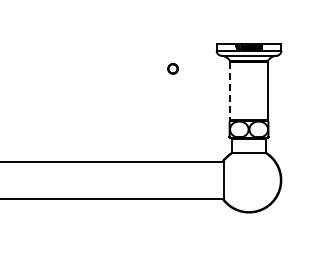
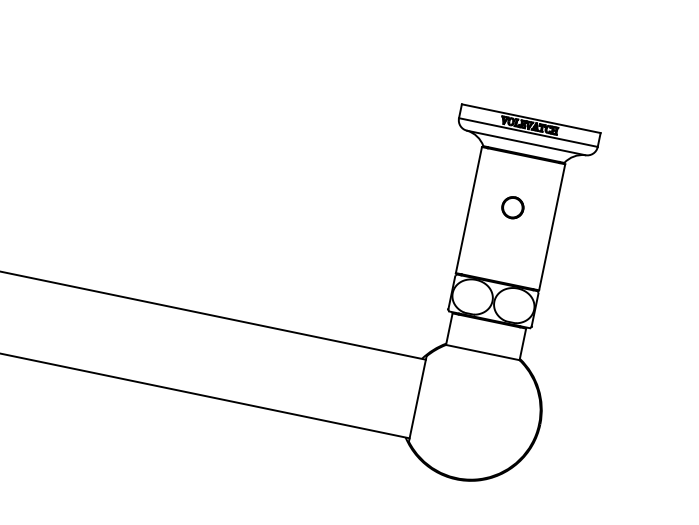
circle: (172, 68) -> (511, 206), moved
line: (229, 91) -> (468, 211), dashed -> solid

